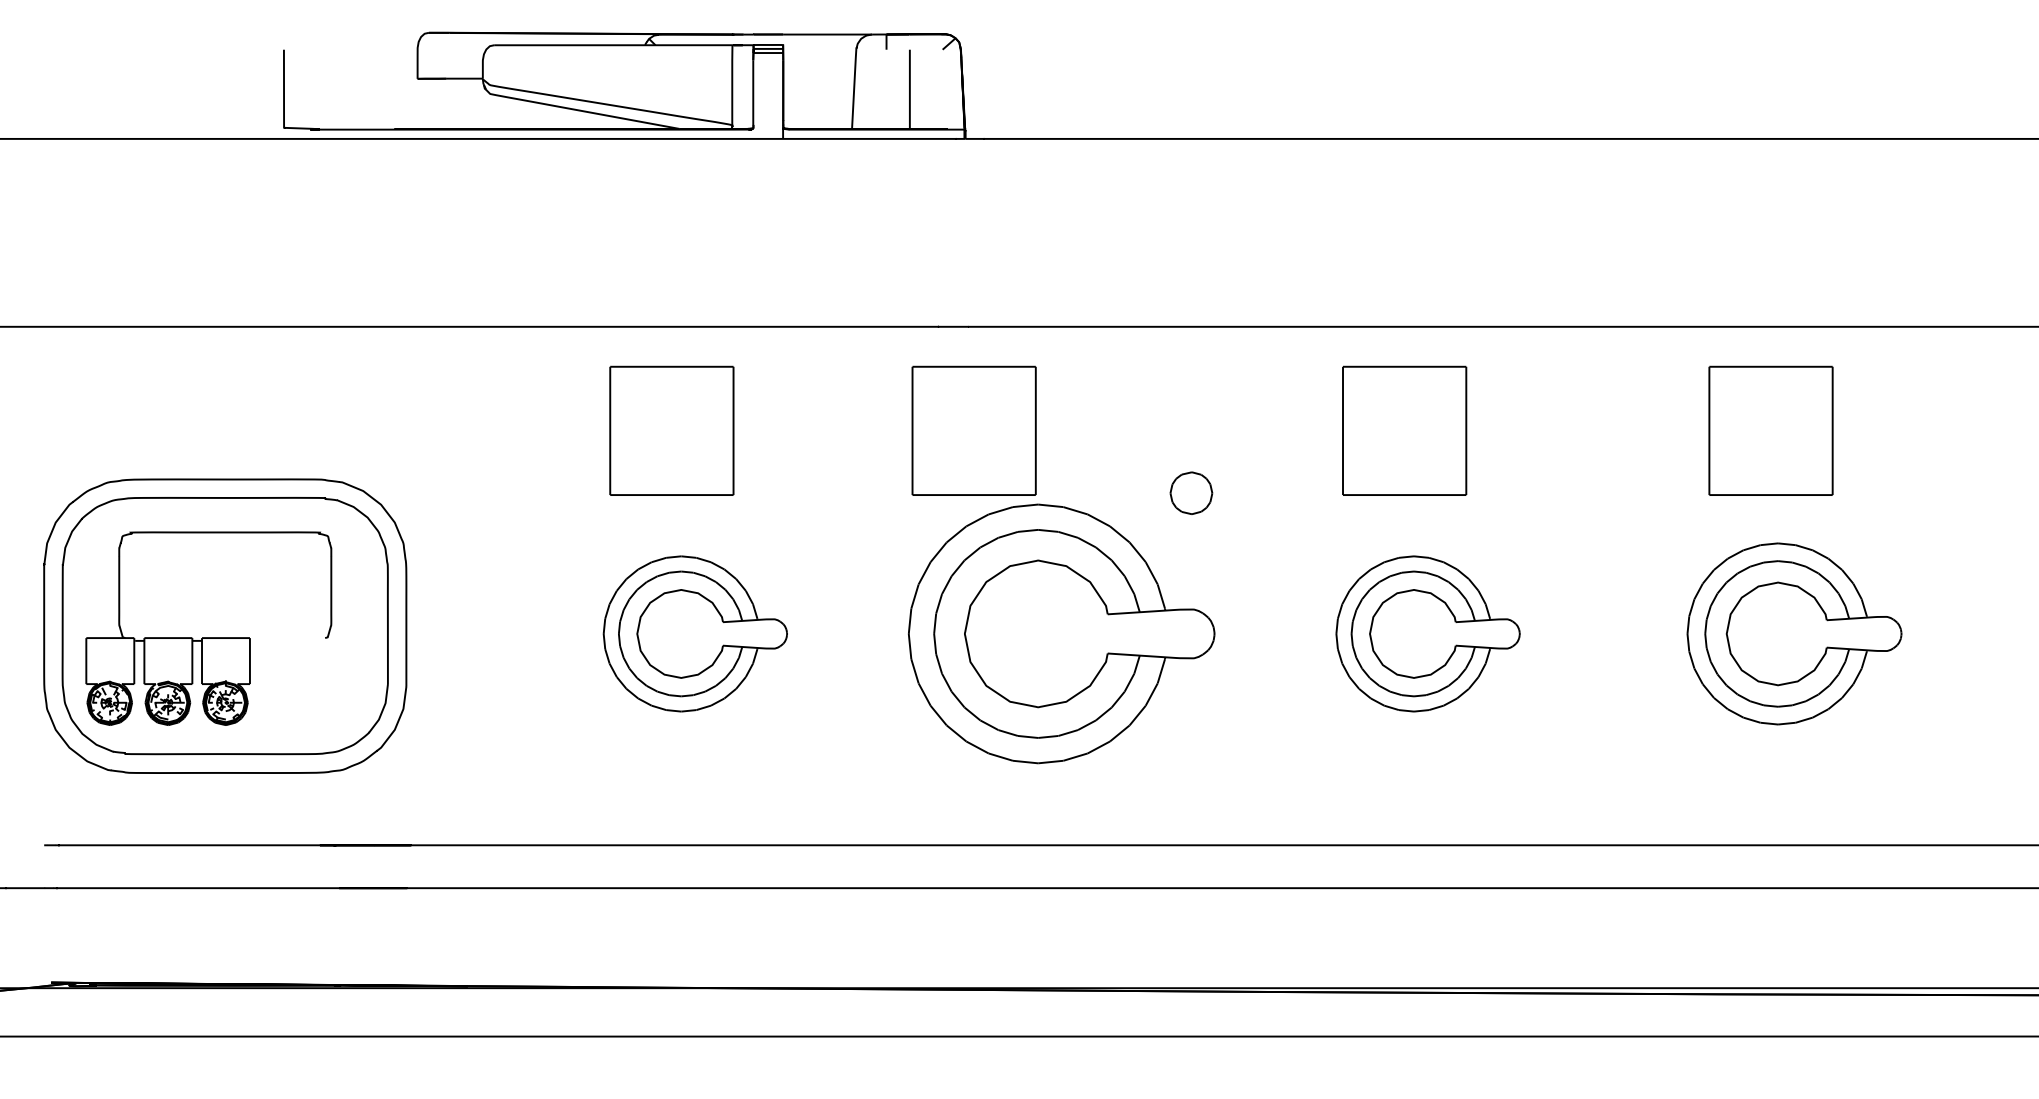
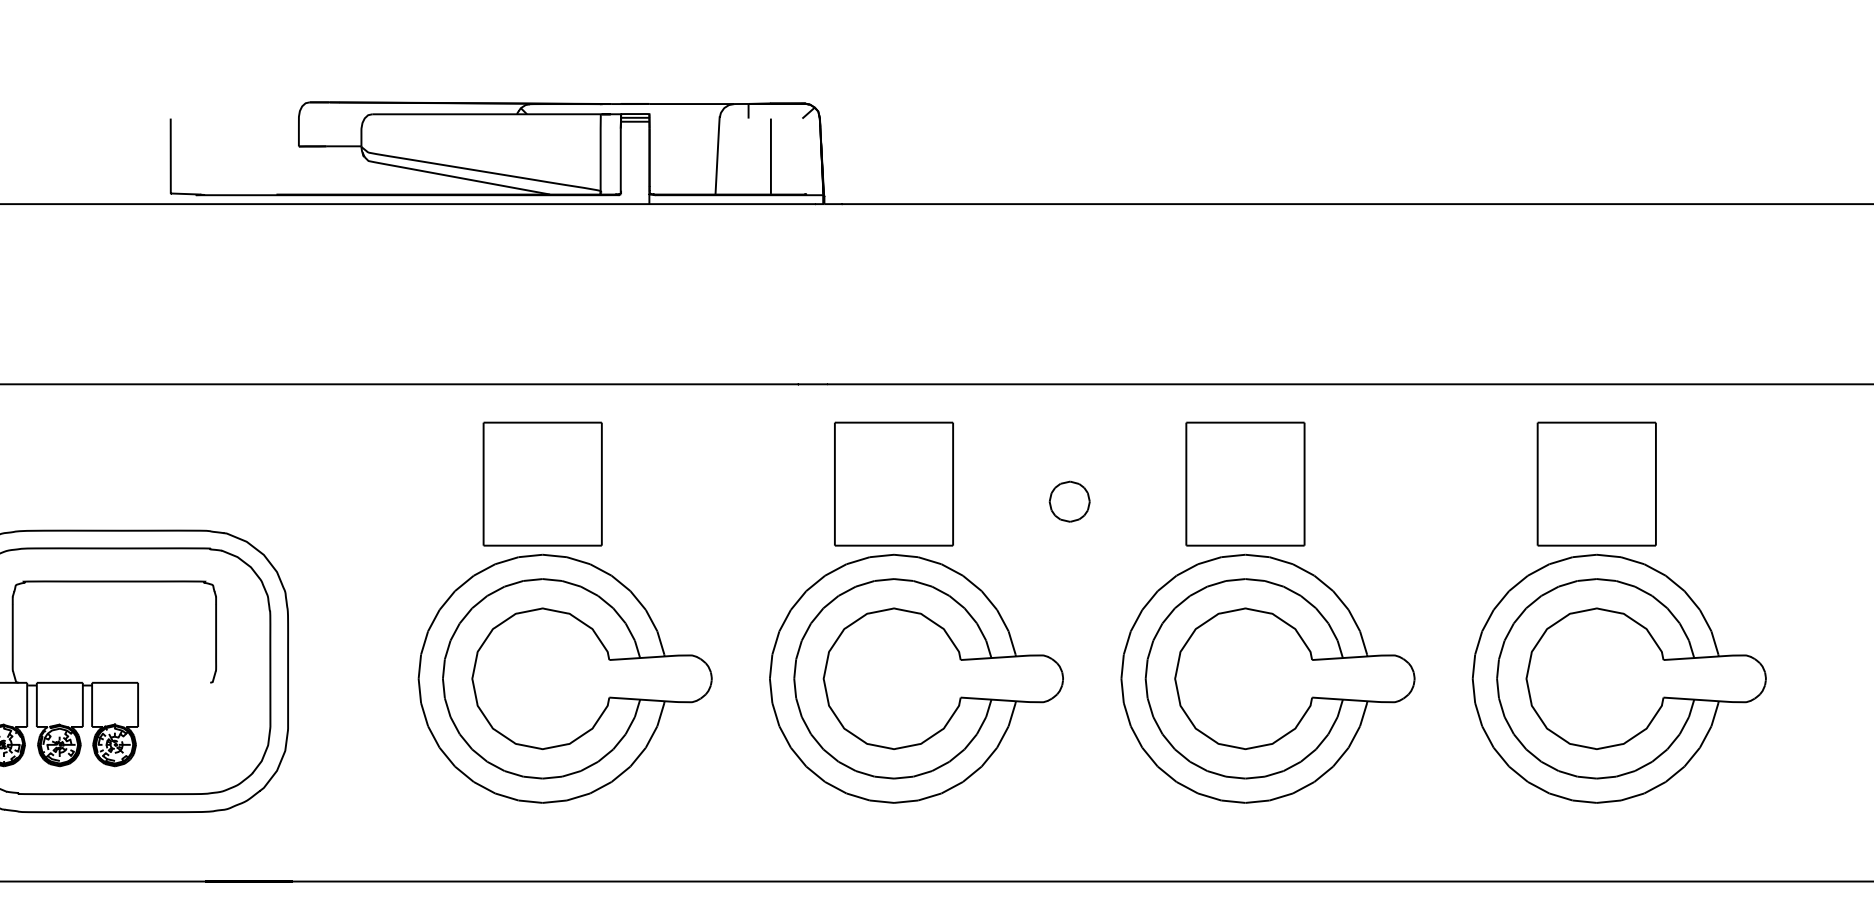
part: (973, 430) -> (893, 483), moved
part: (1191, 492) -> (1069, 501), moved
part: (695, 633) -> (565, 678), size x1.67
part: (1427, 633) -> (1267, 678), size x1.67
part: (1794, 633) -> (1619, 678), size x1.43

